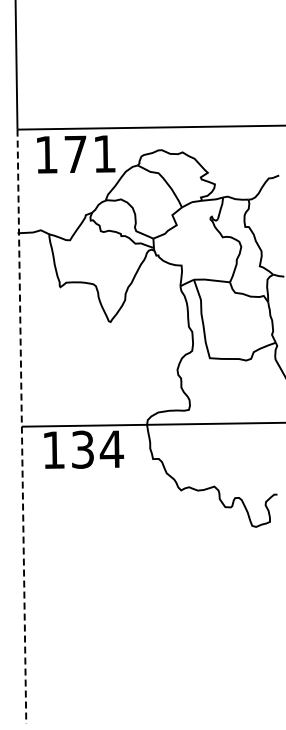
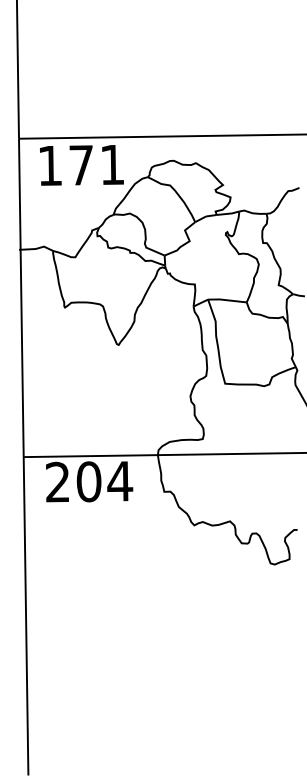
line: (21, 427) -> (23, 457), dashed -> solid
text: (68, 449) -> (73, 481), 134 -> 204

